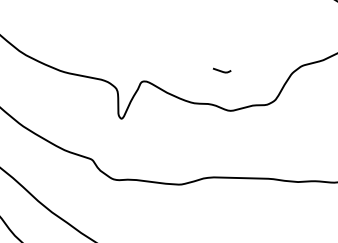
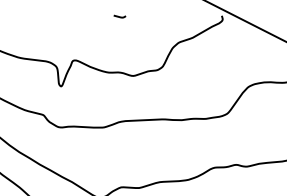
curve: (221, 70) -> (119, 16), moved

